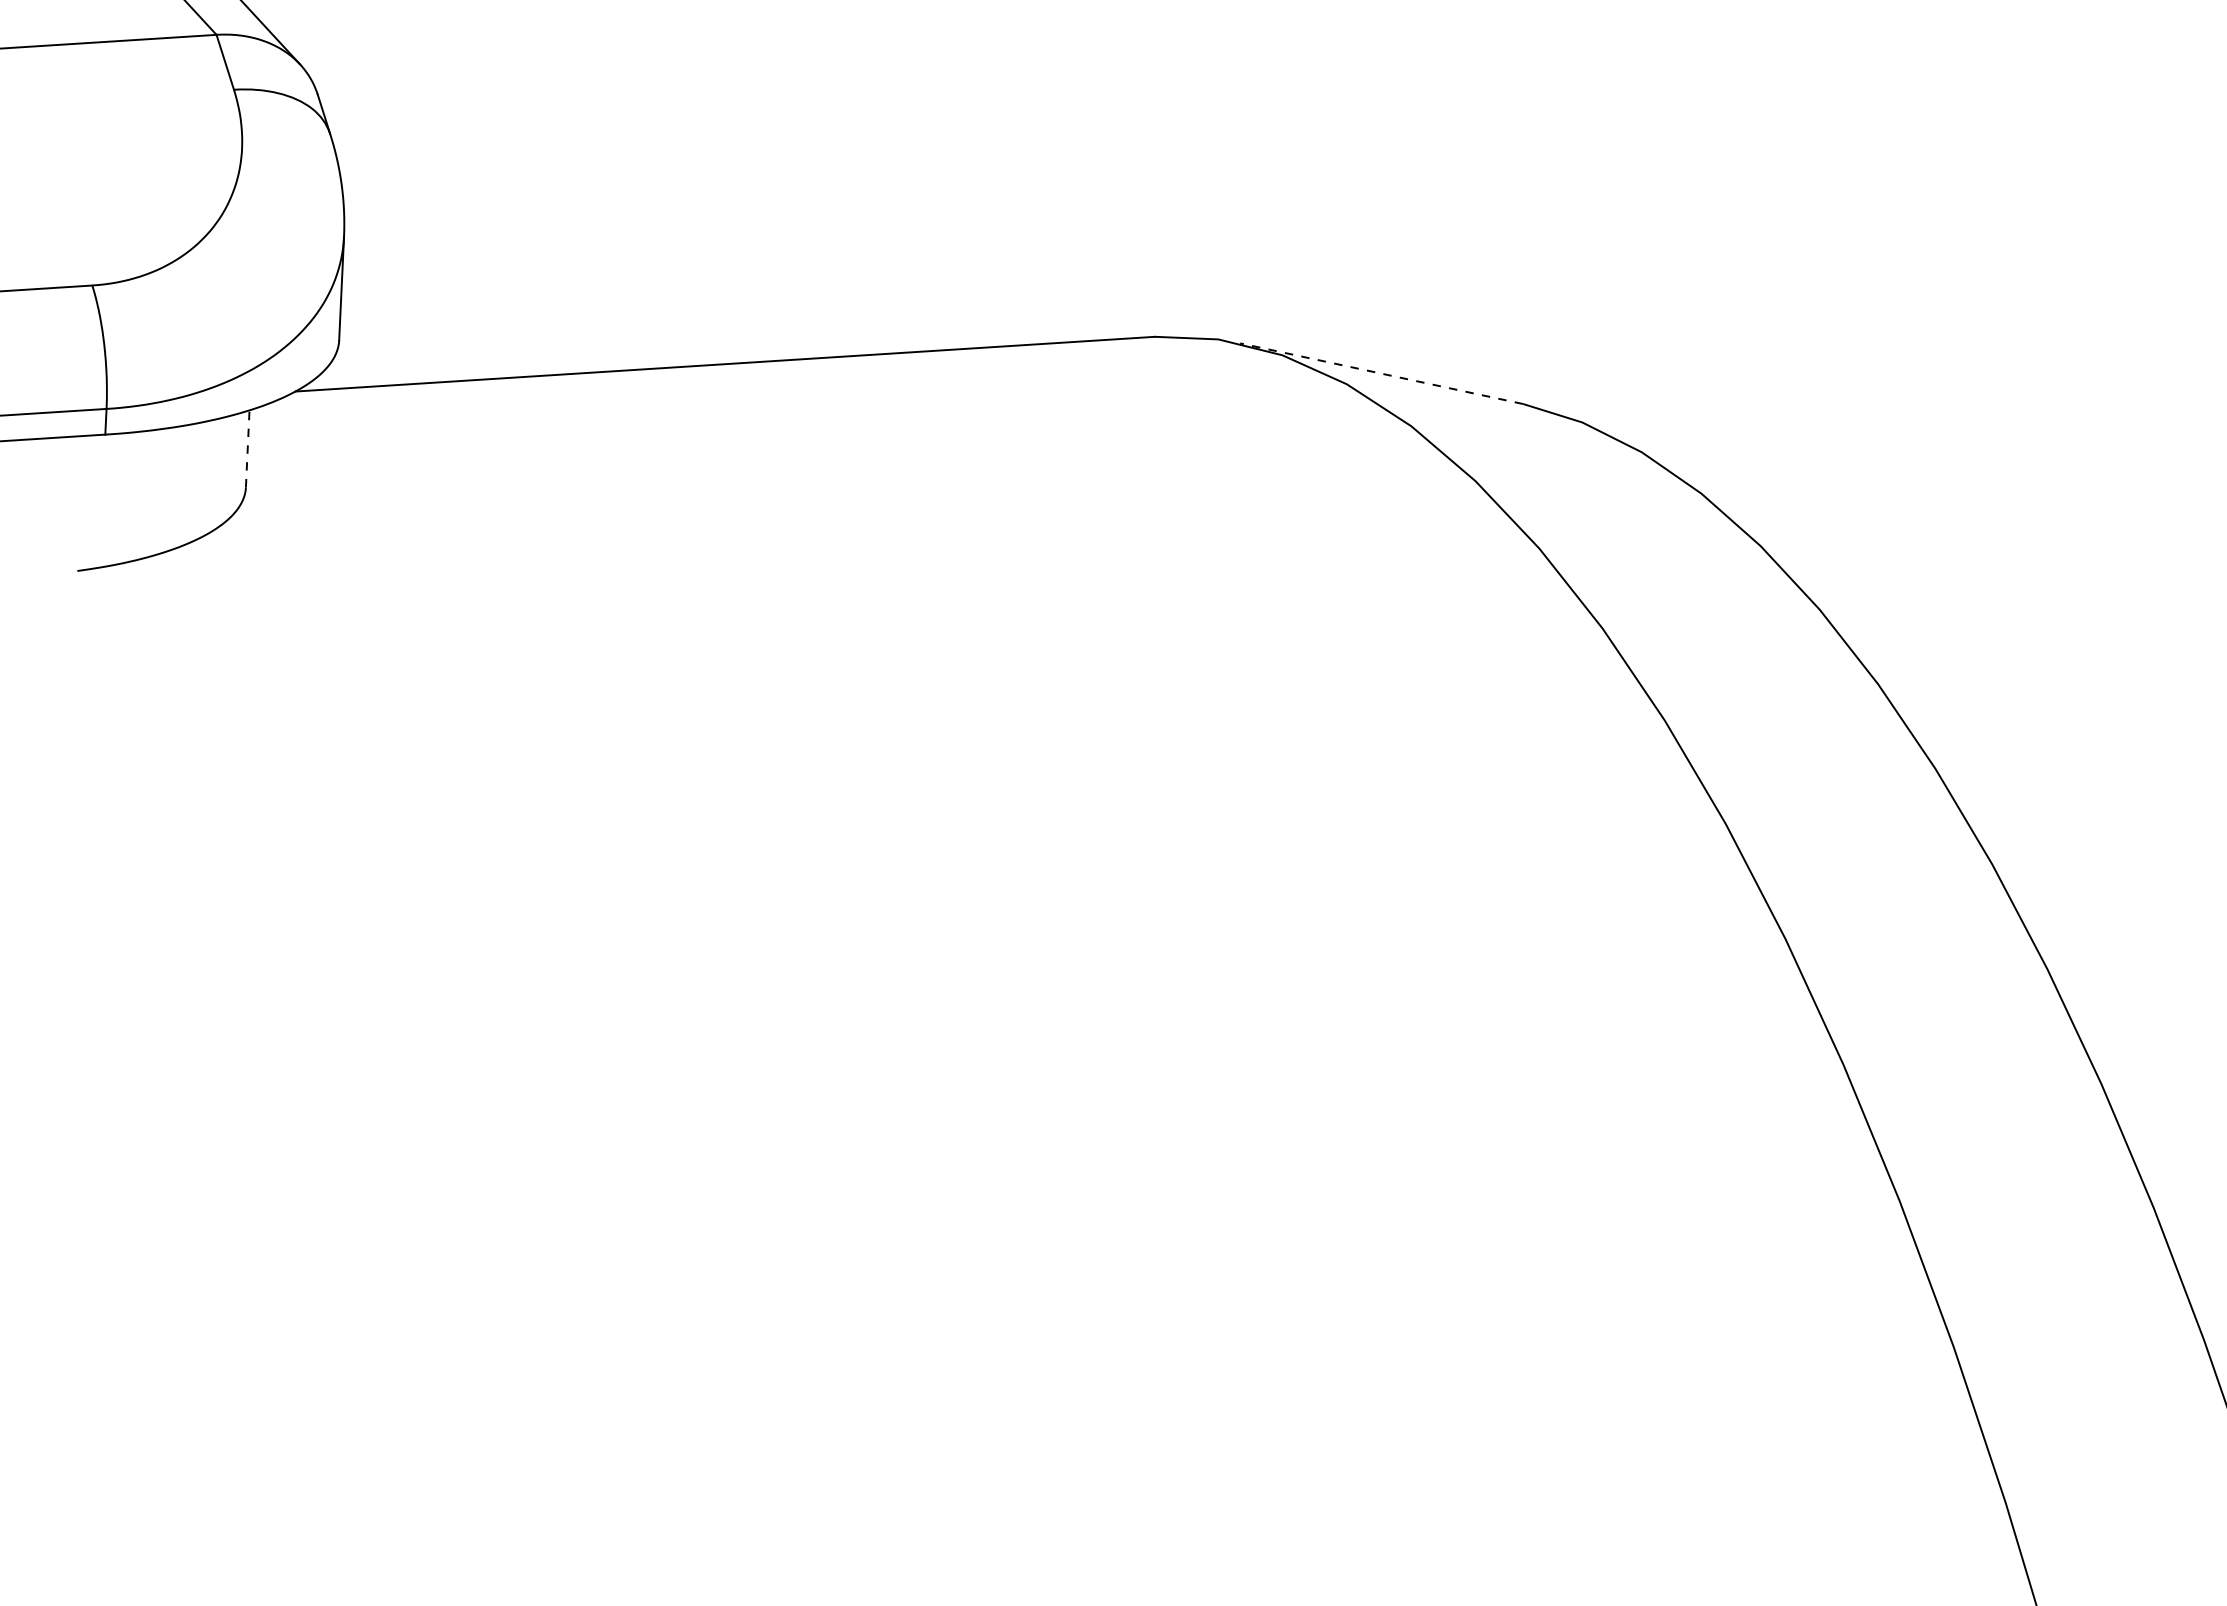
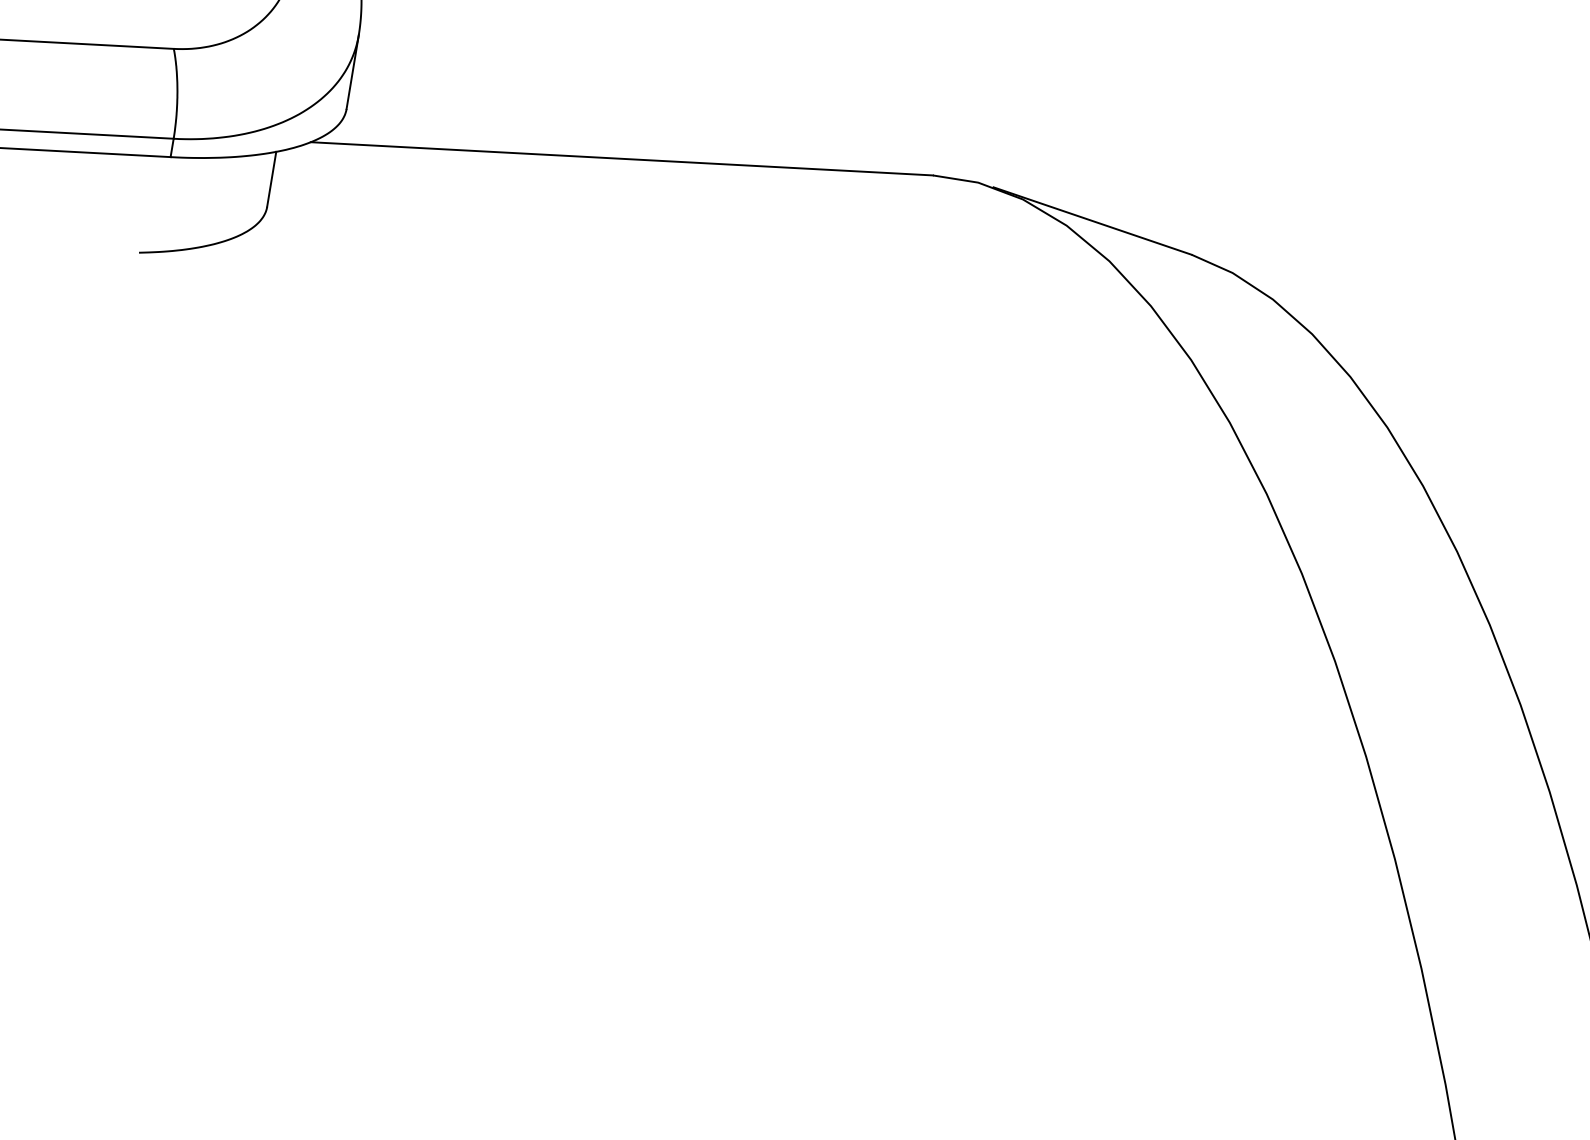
line: (1381, 373) -> (1092, 220), dashed -> solid
line: (247, 448) -> (271, 179), dashed -> solid

